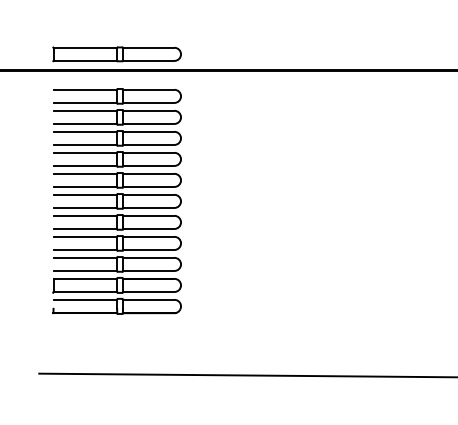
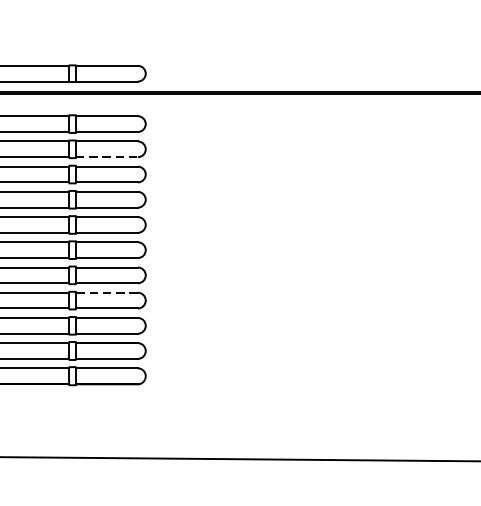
line: (148, 123) -> (106, 156), solid -> dashed
line: (148, 236) -> (106, 292), solid -> dashed

